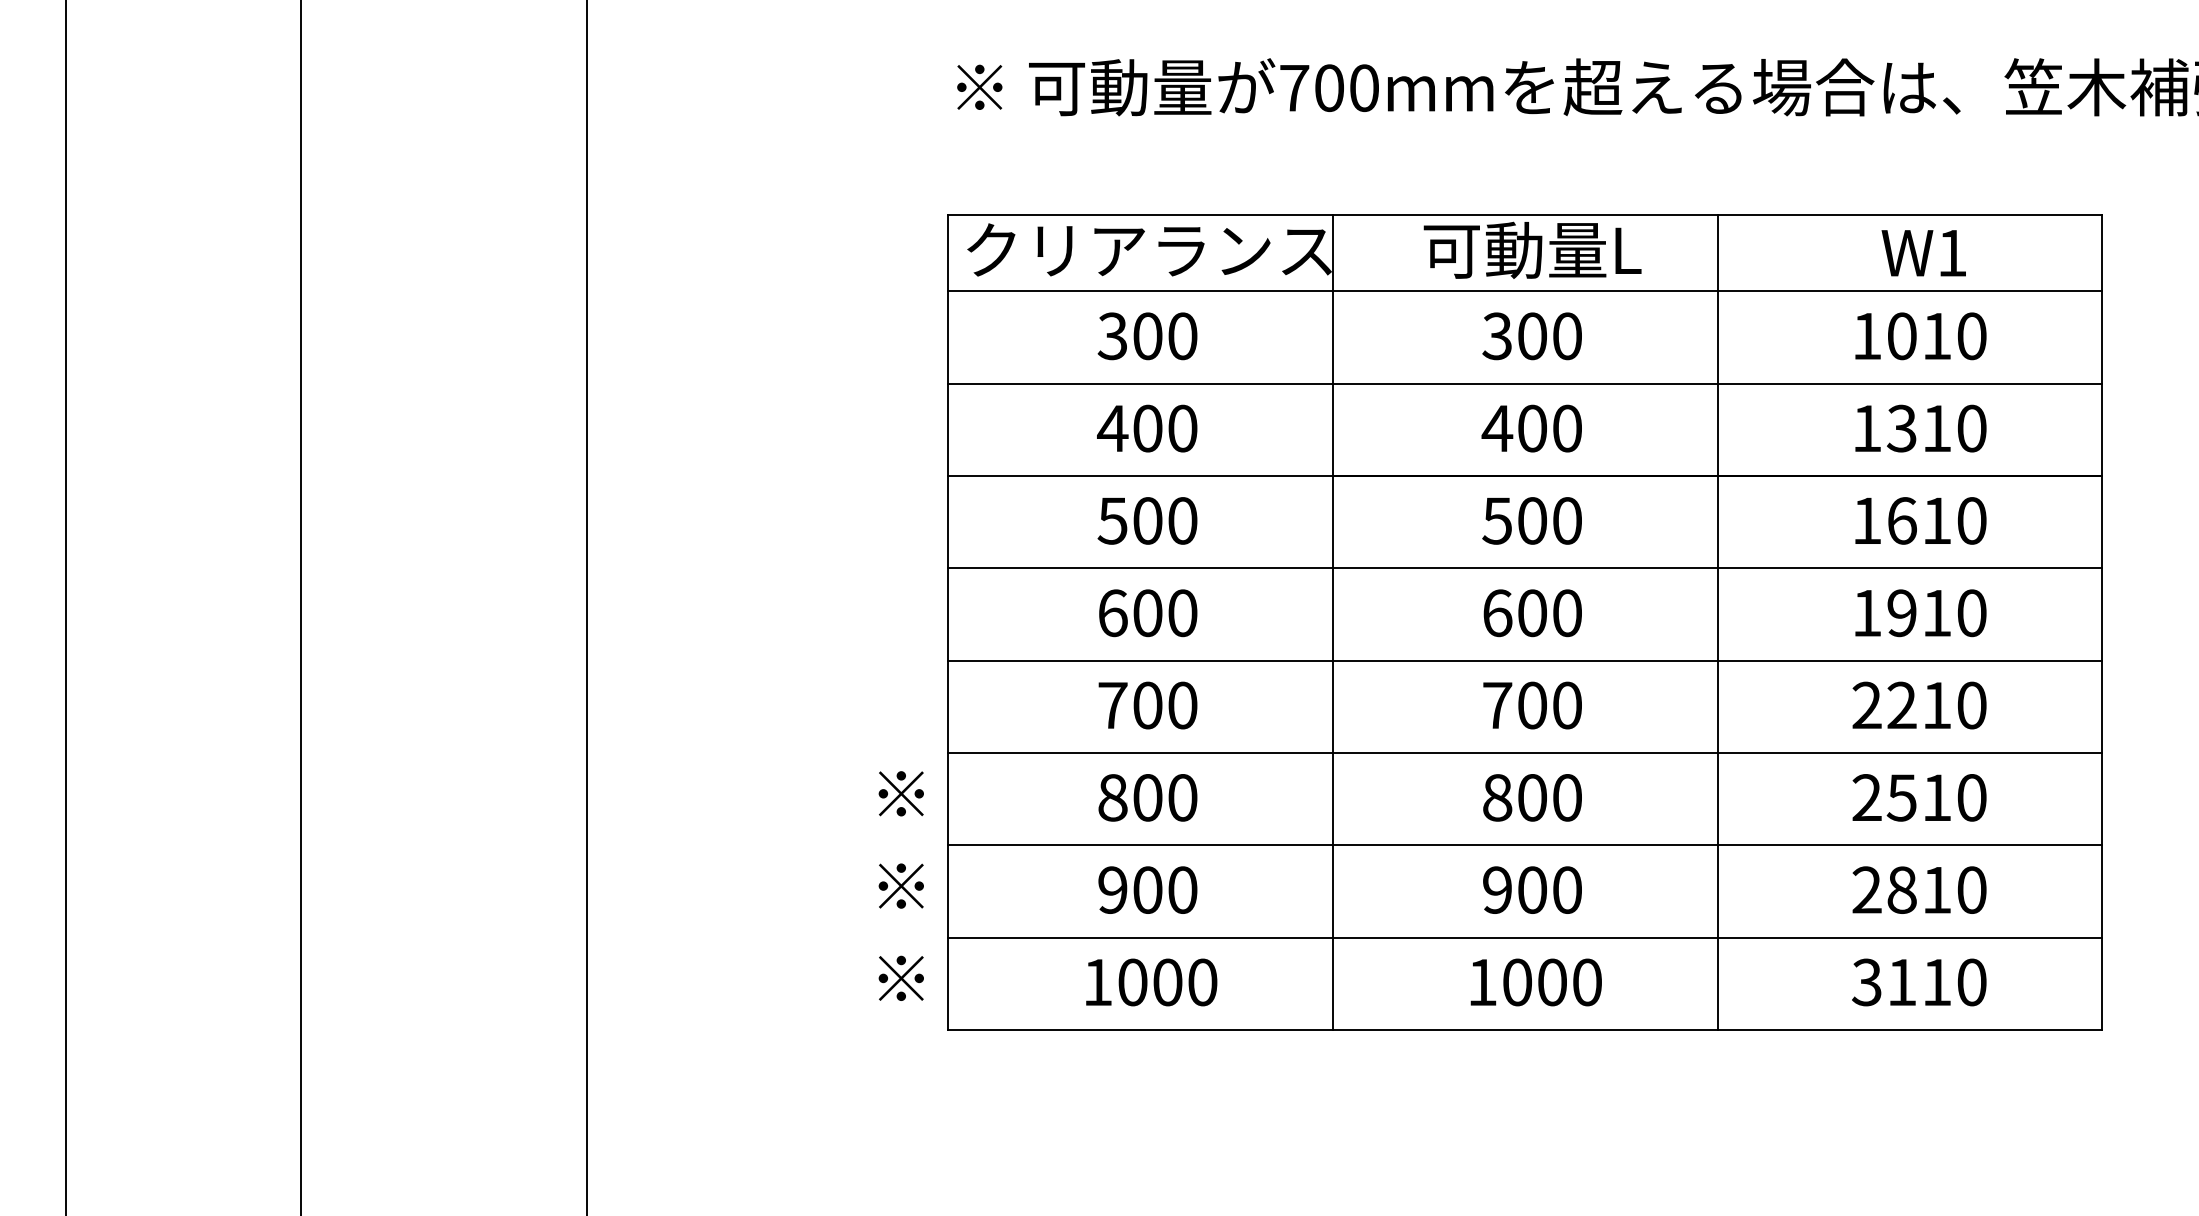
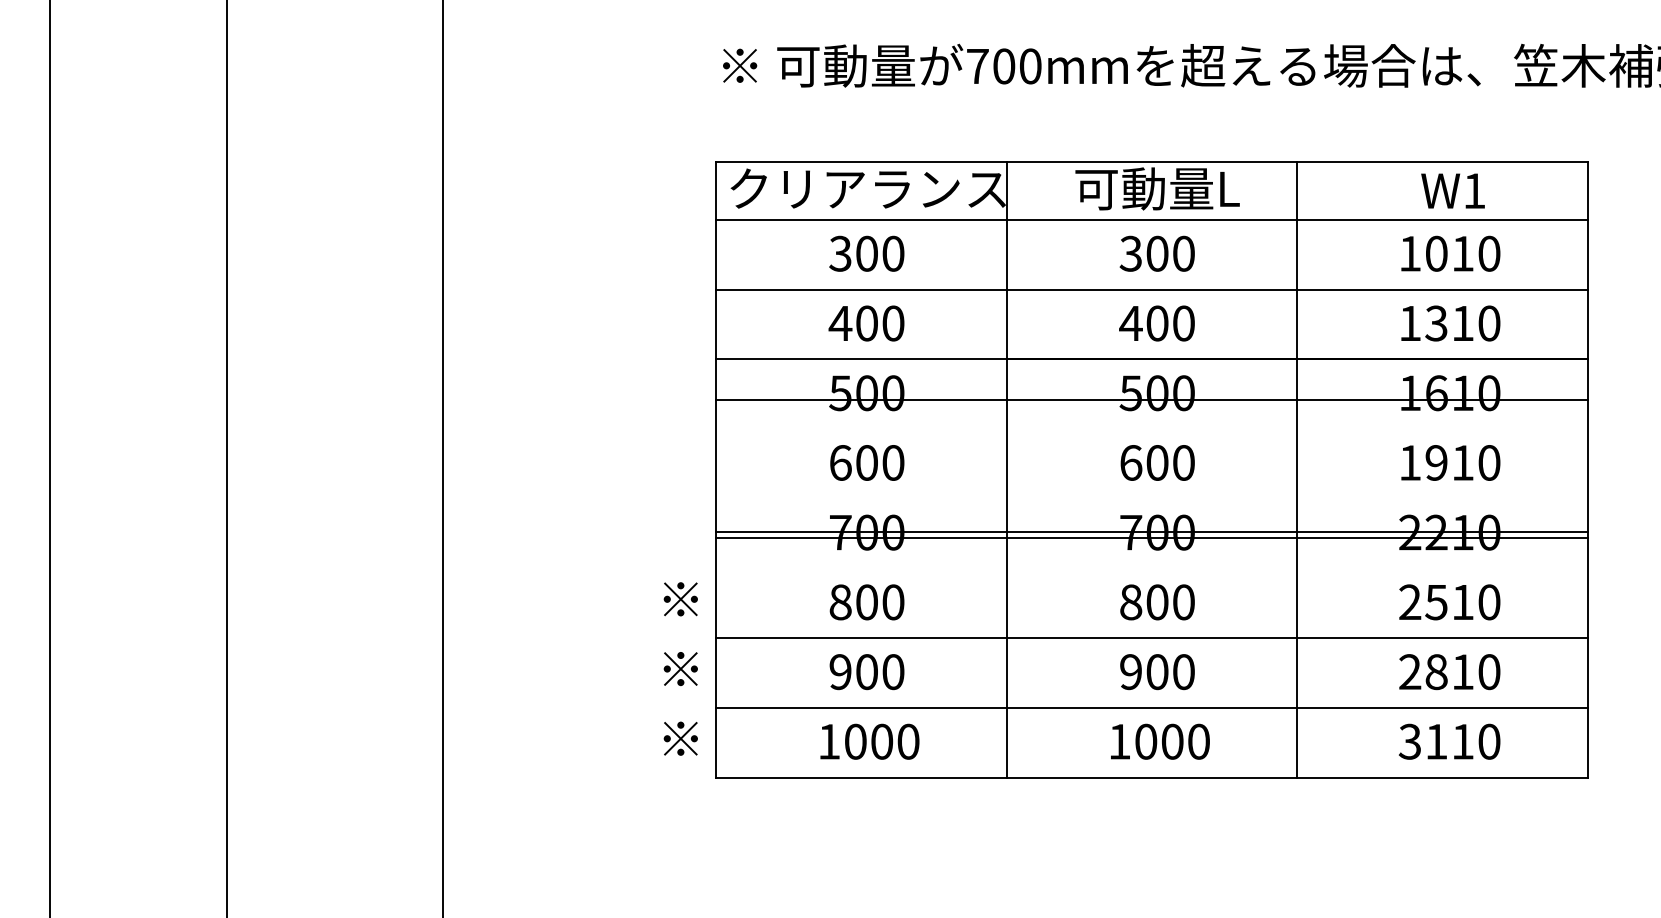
line: (1525, 568) -> (1152, 400), moved
line: (1525, 660) -> (1152, 537), moved
line: (1525, 753) -> (1152, 532), moved

